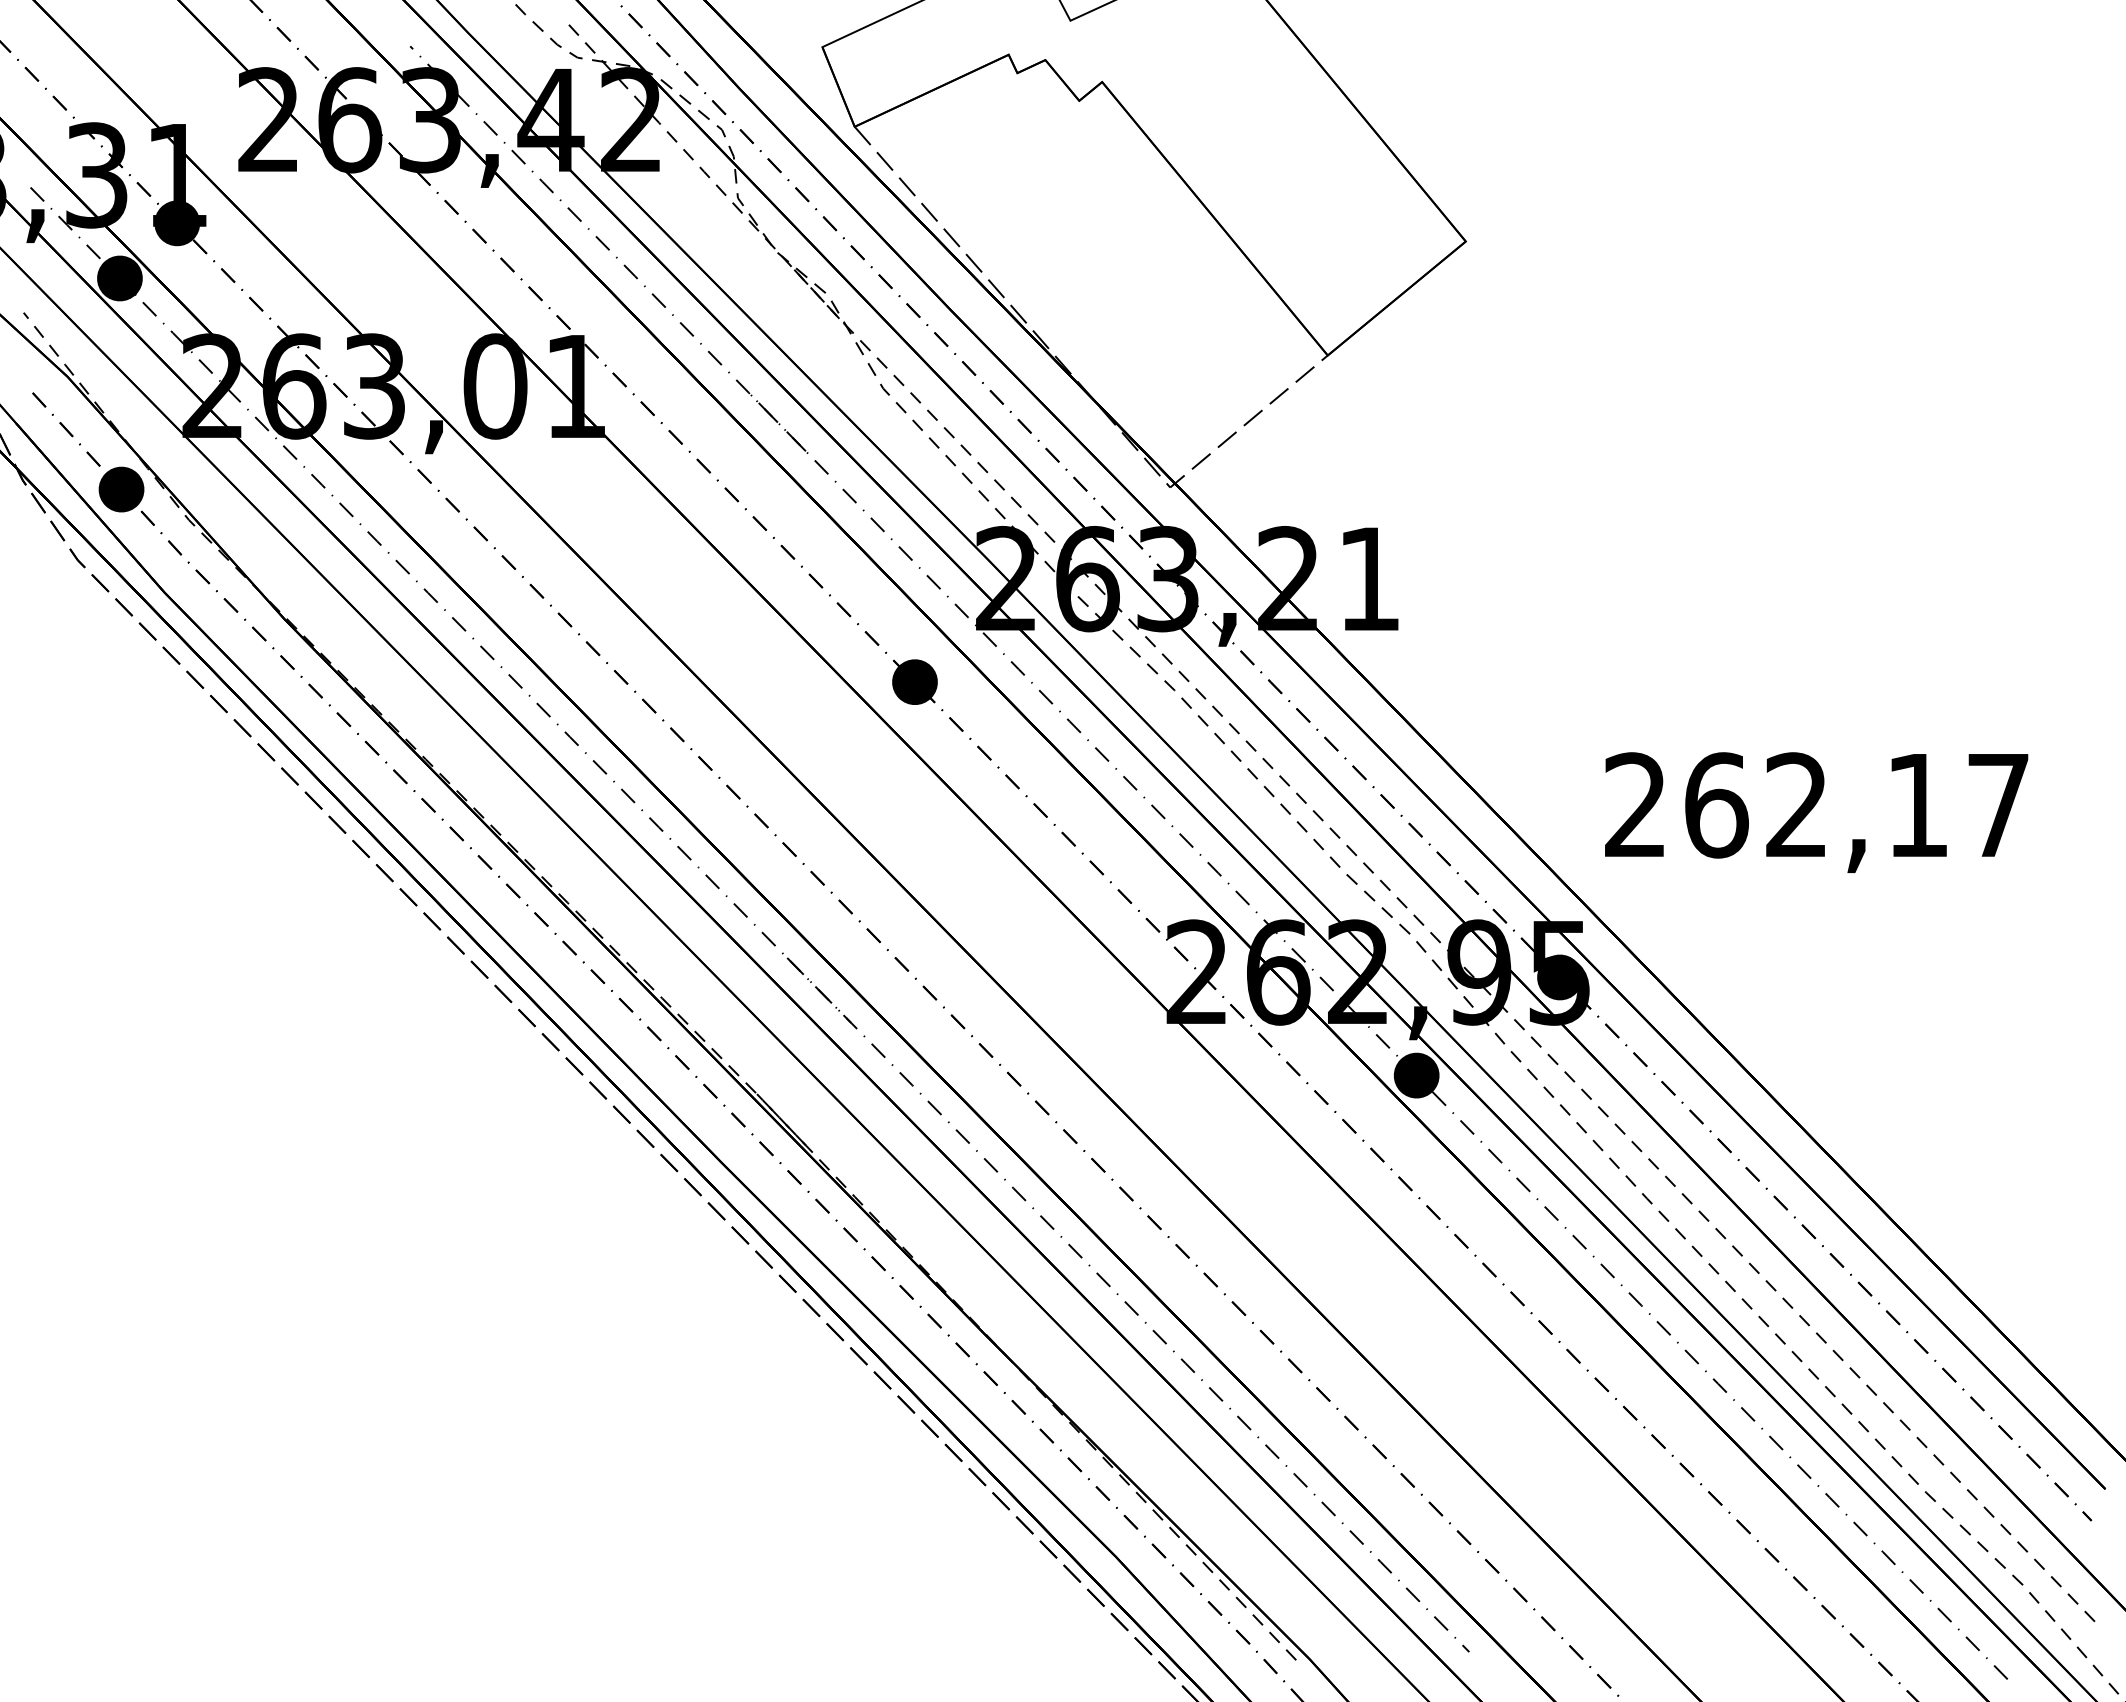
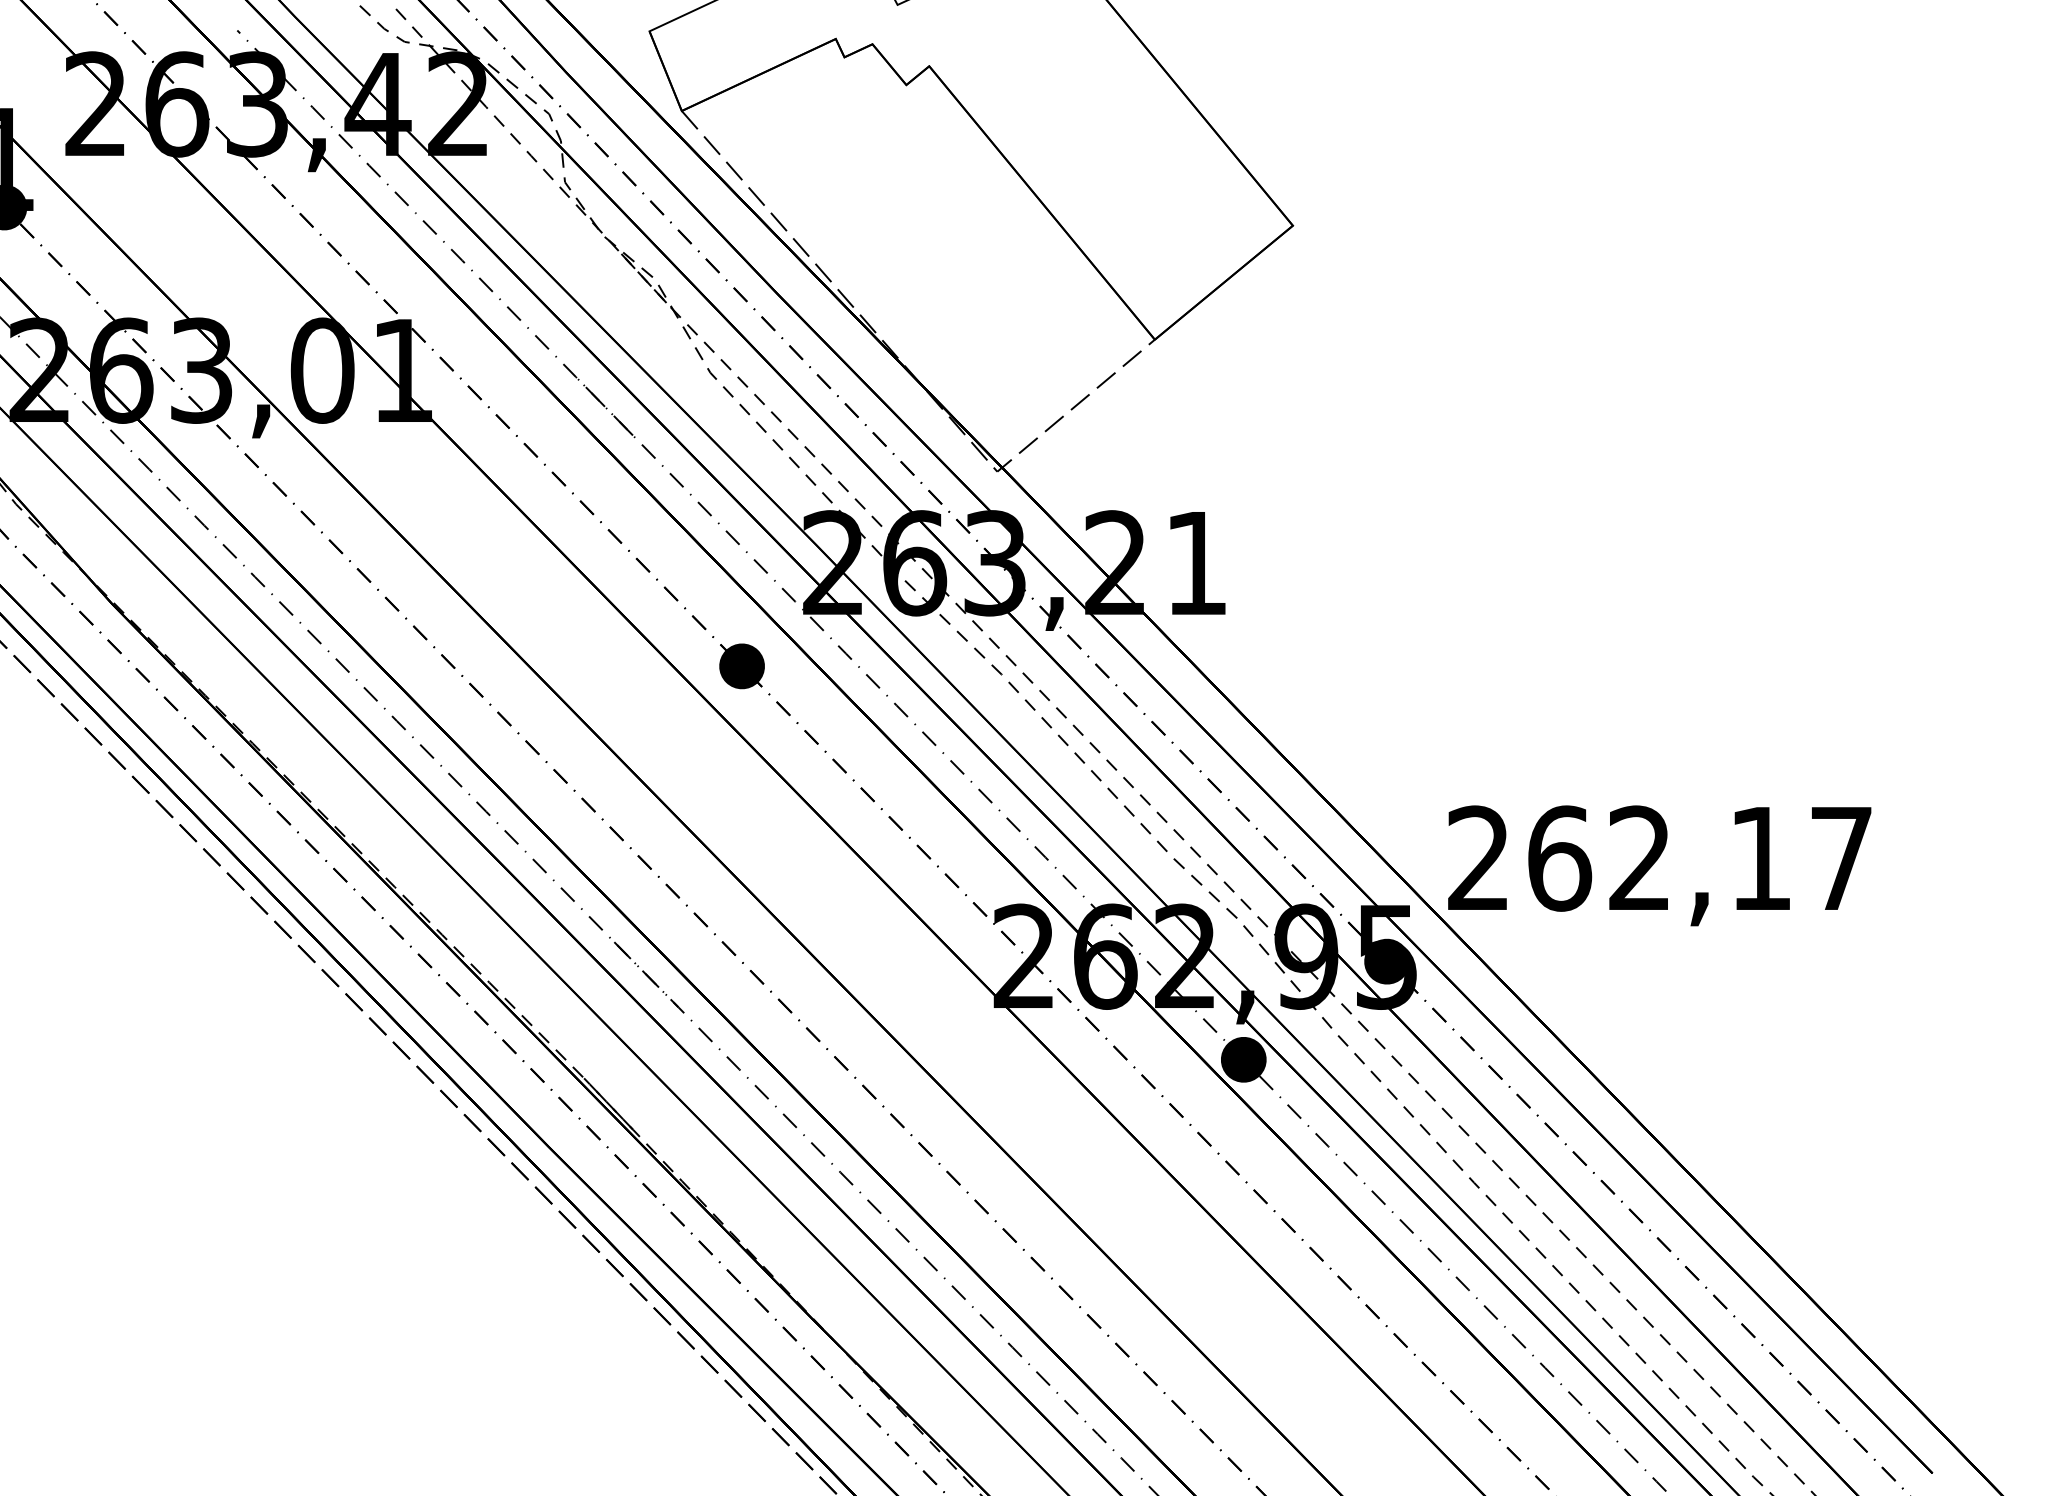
text: (1816, 812) -> (1659, 865), moved

